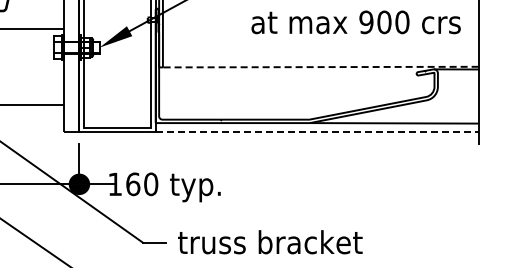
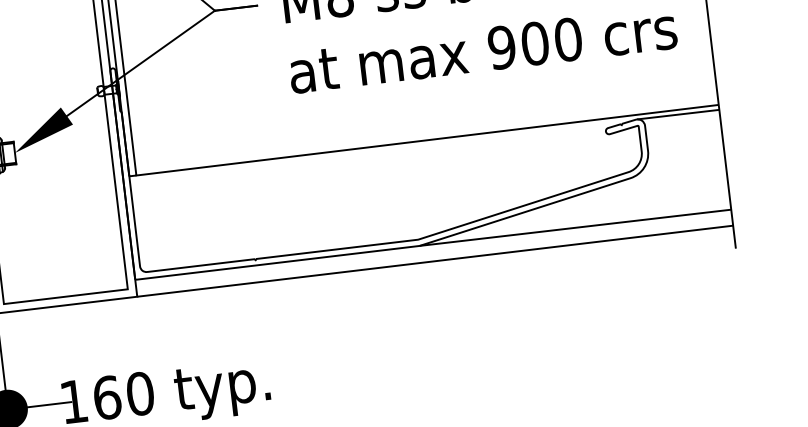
line: (320, 67) -> (427, 140), dashed -> solid
line: (317, 132) -> (435, 261), dashed -> solid

